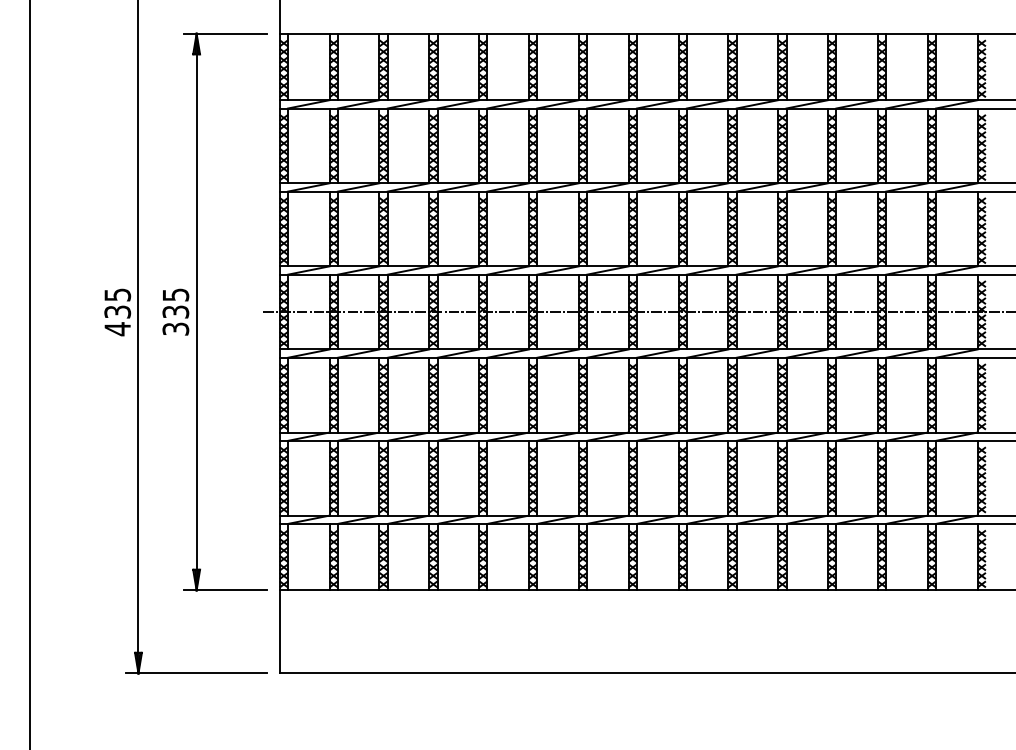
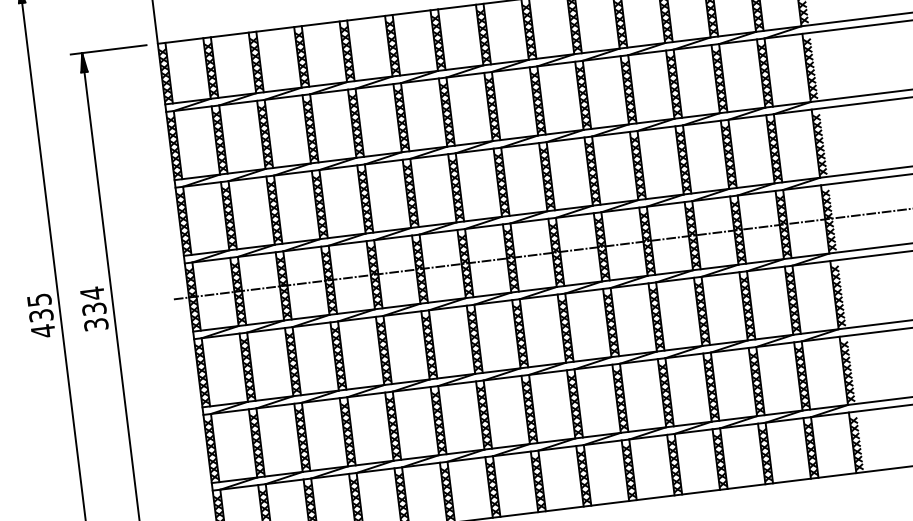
text: (176, 295) -> (93, 293), 335 -> 334

